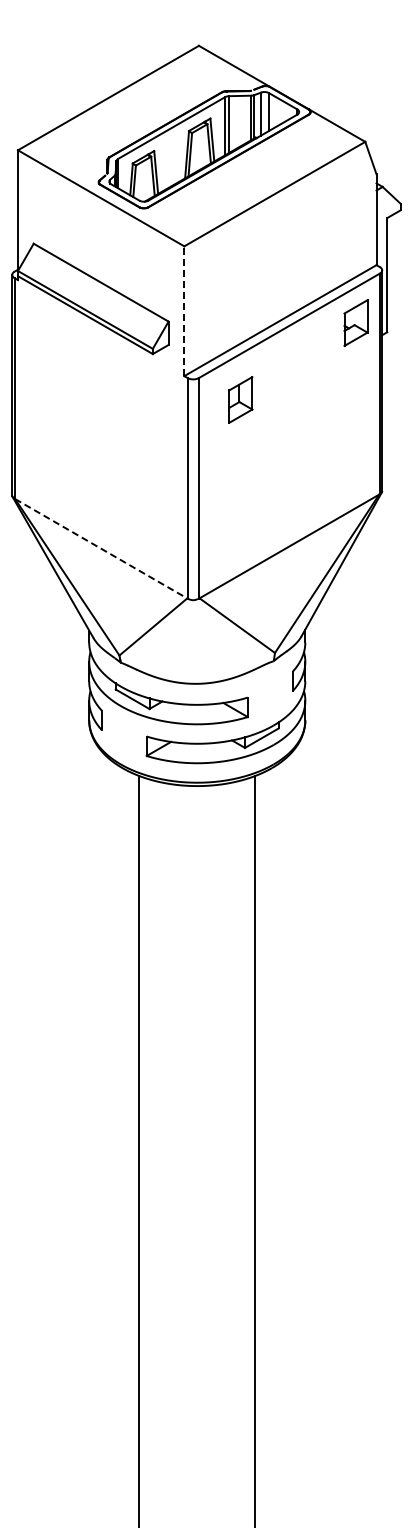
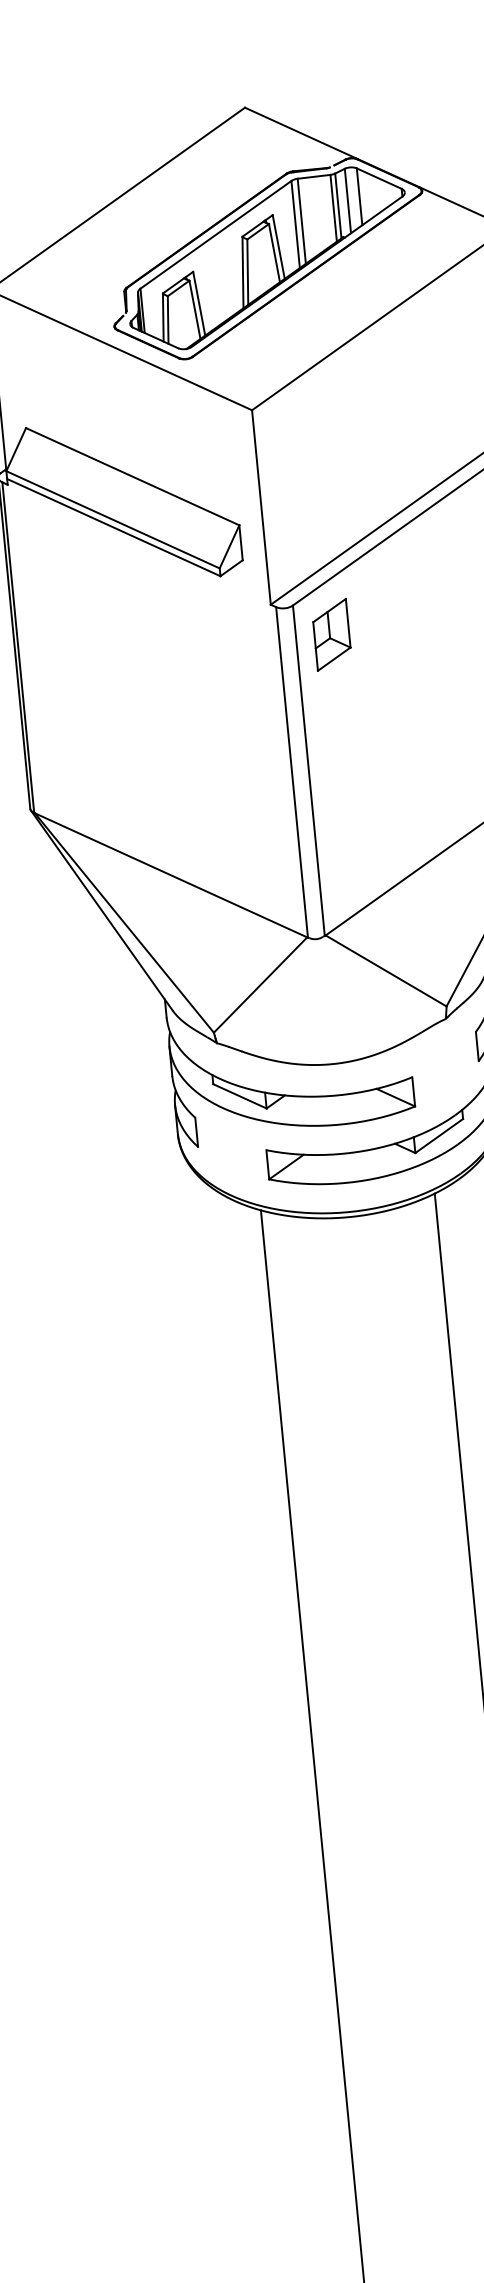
line: (184, 311) -> (261, 507), dashed -> solid
part: (240, 399) -> (331, 634), moved
line: (101, 548) -> (171, 874), dashed -> solid

